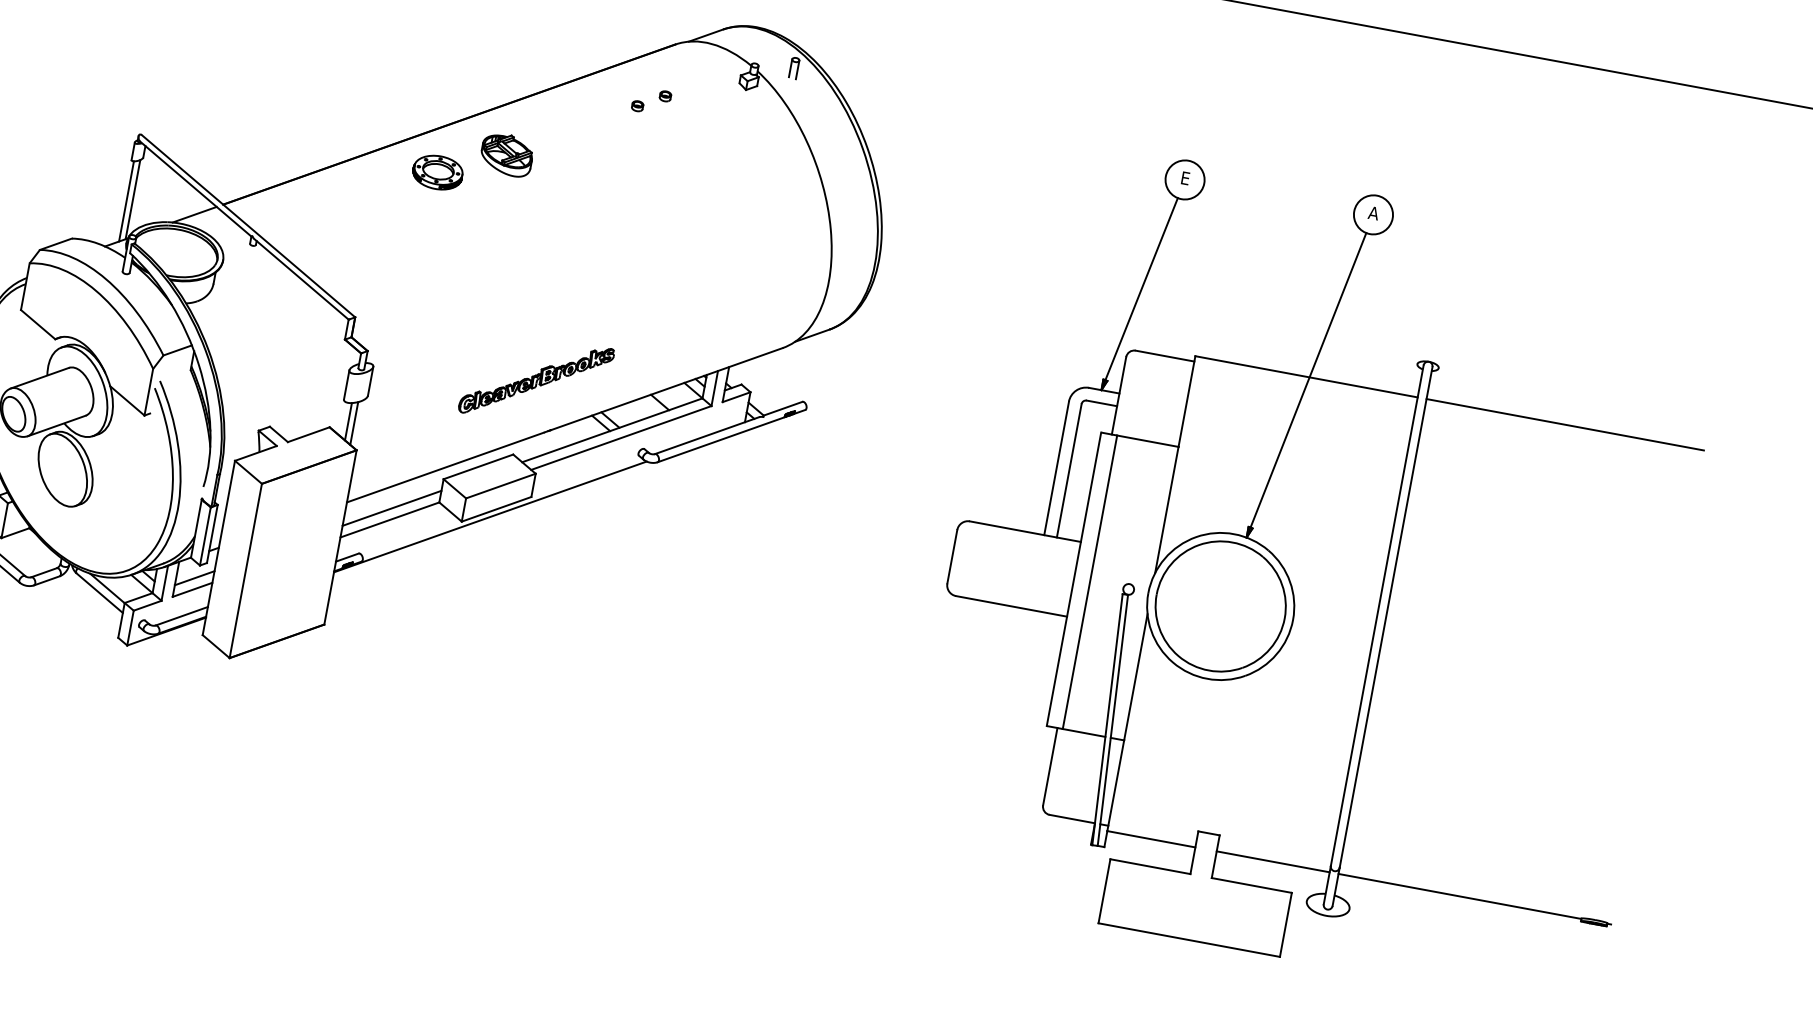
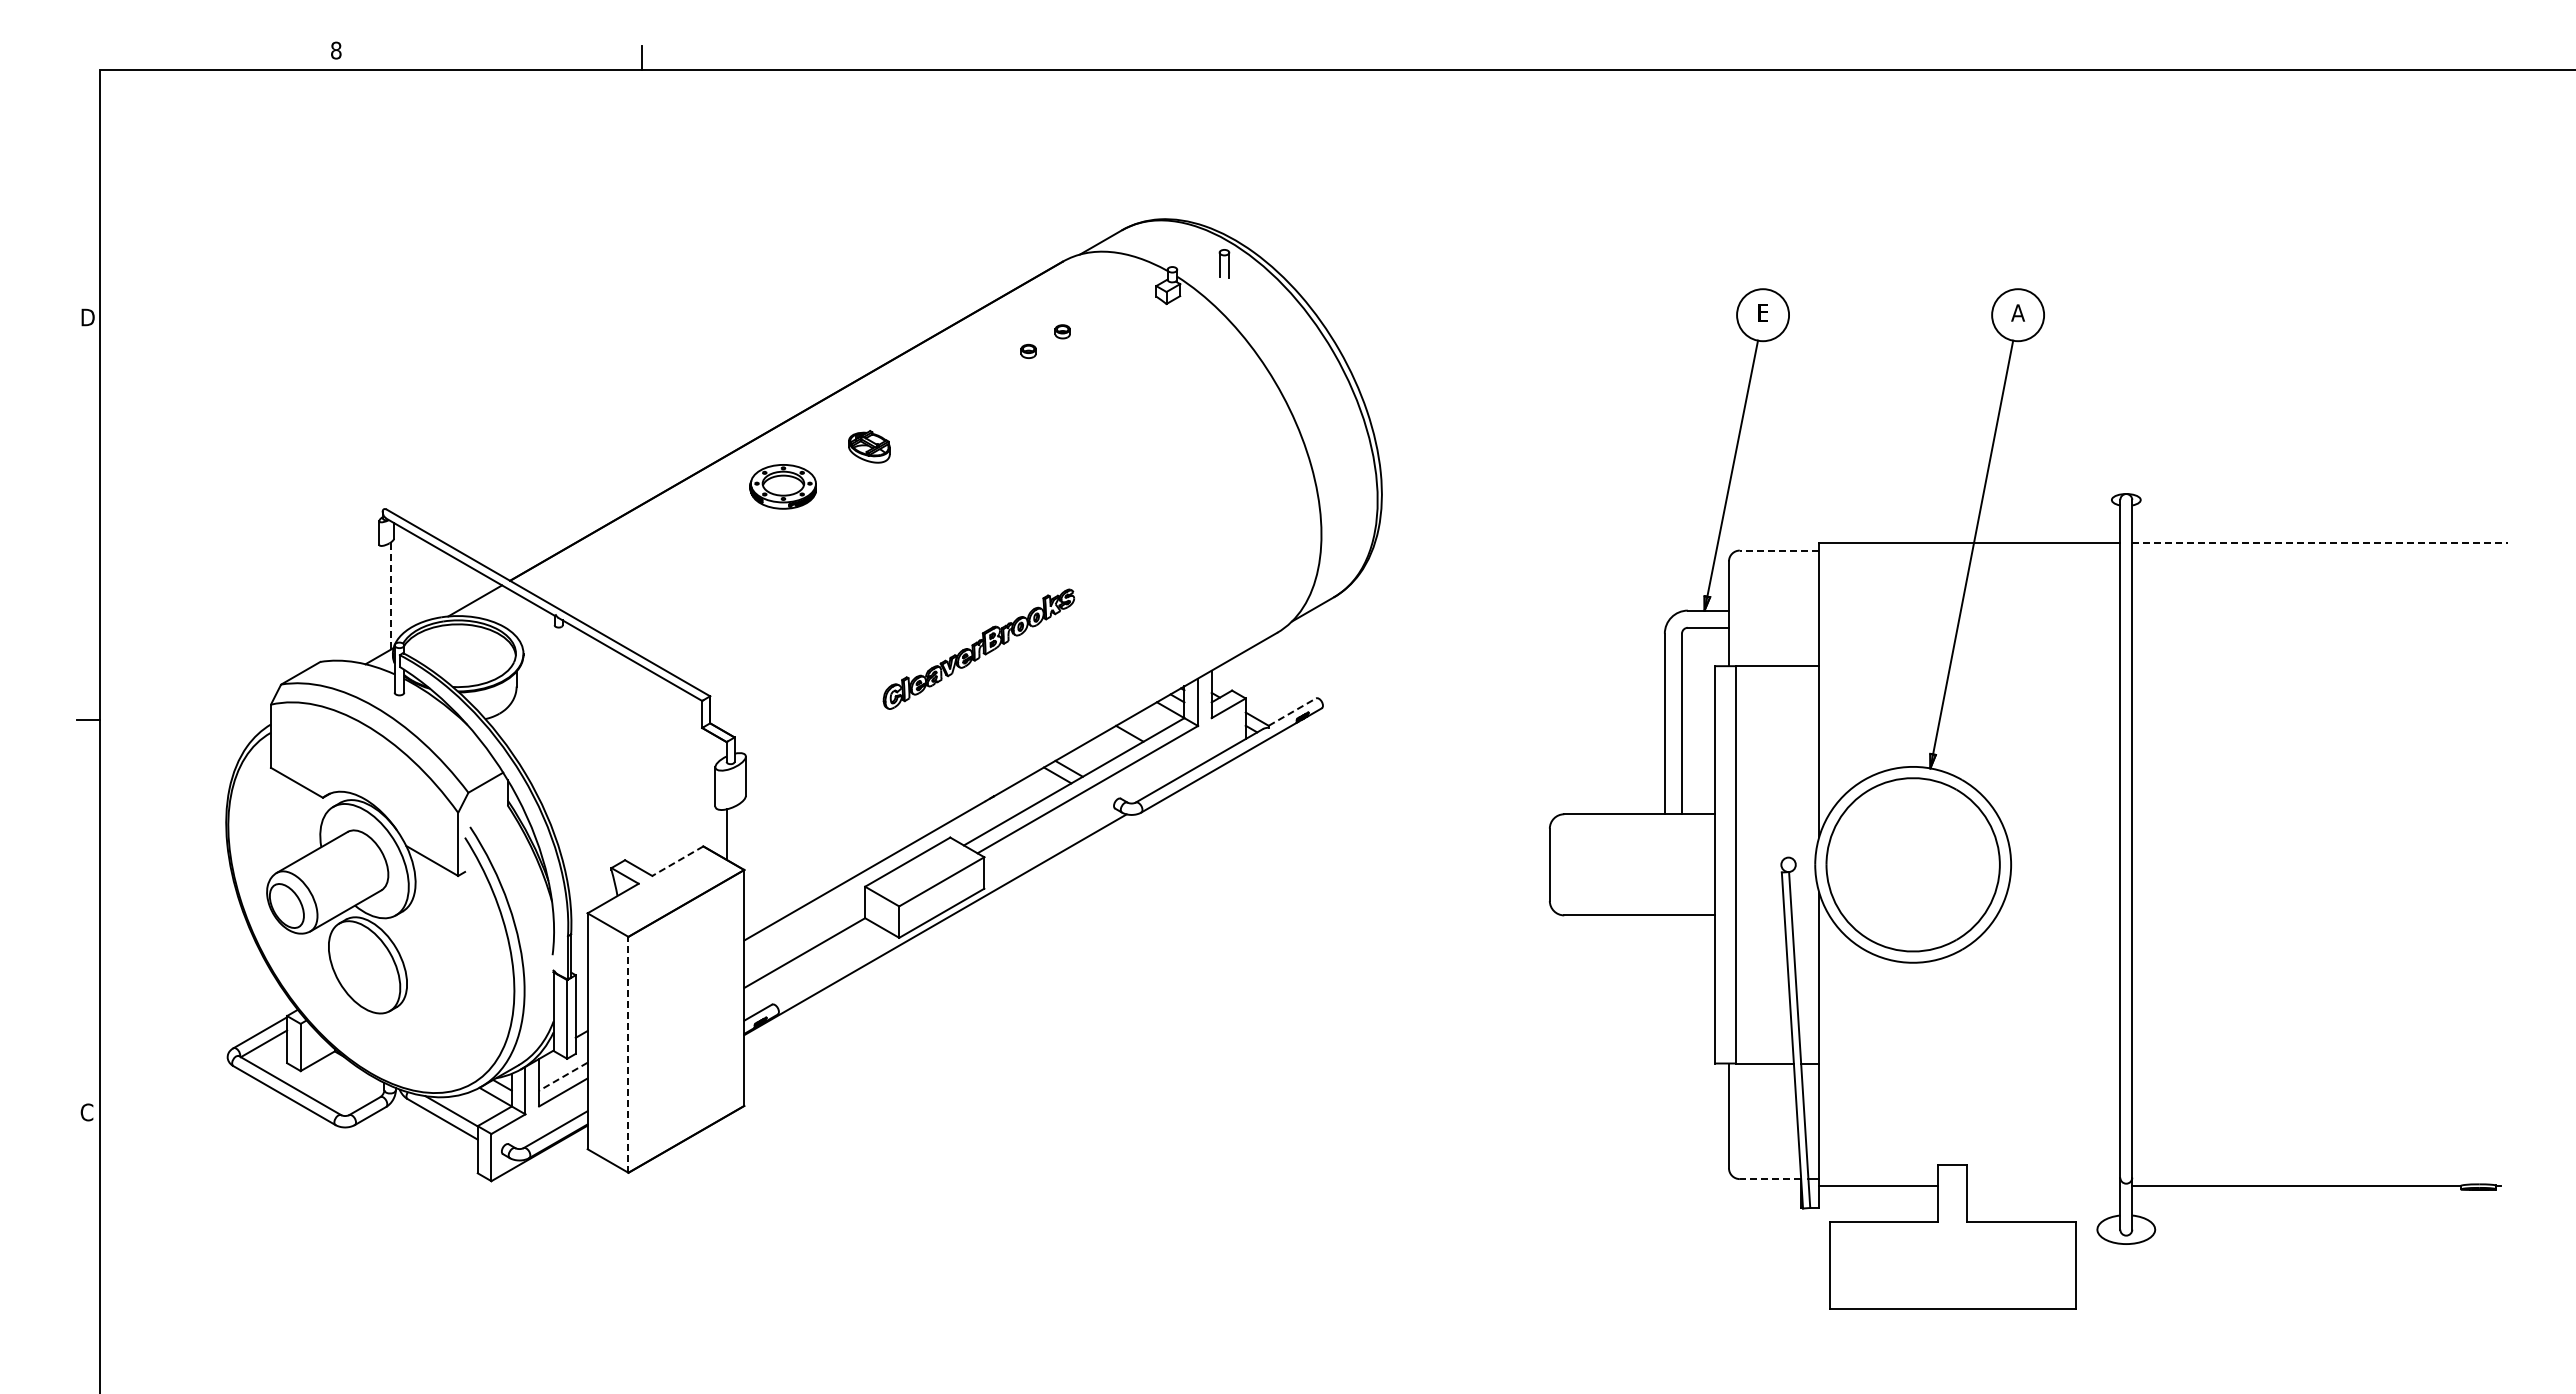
part: (507, 154) -> (869, 446), size x0.6
line: (132, 199) -> (390, 596), solid -> dashed
line: (126, 200) -> (382, 599), removed
line: (1165, 356) -> (1779, 550), solid -> dashed
part: (536, 380) -> (978, 648), moved
line: (783, 408) -> (1292, 711), solid -> dashed
line: (354, 423) -> (734, 835), removed
line: (1565, 424) -> (2320, 543), solid -> dashed
line: (308, 434) -> (677, 861), solid -> dashed
line: (391, 508) -> (804, 937), removed
line: (245, 570) -> (628, 1054), solid -> dashed
line: (194, 577) -> (562, 1076), solid -> dashed
line: (1072, 819) -> (1770, 1179), solid -> dashed
line: (1272, 861) -> (2043, 1186), removed

